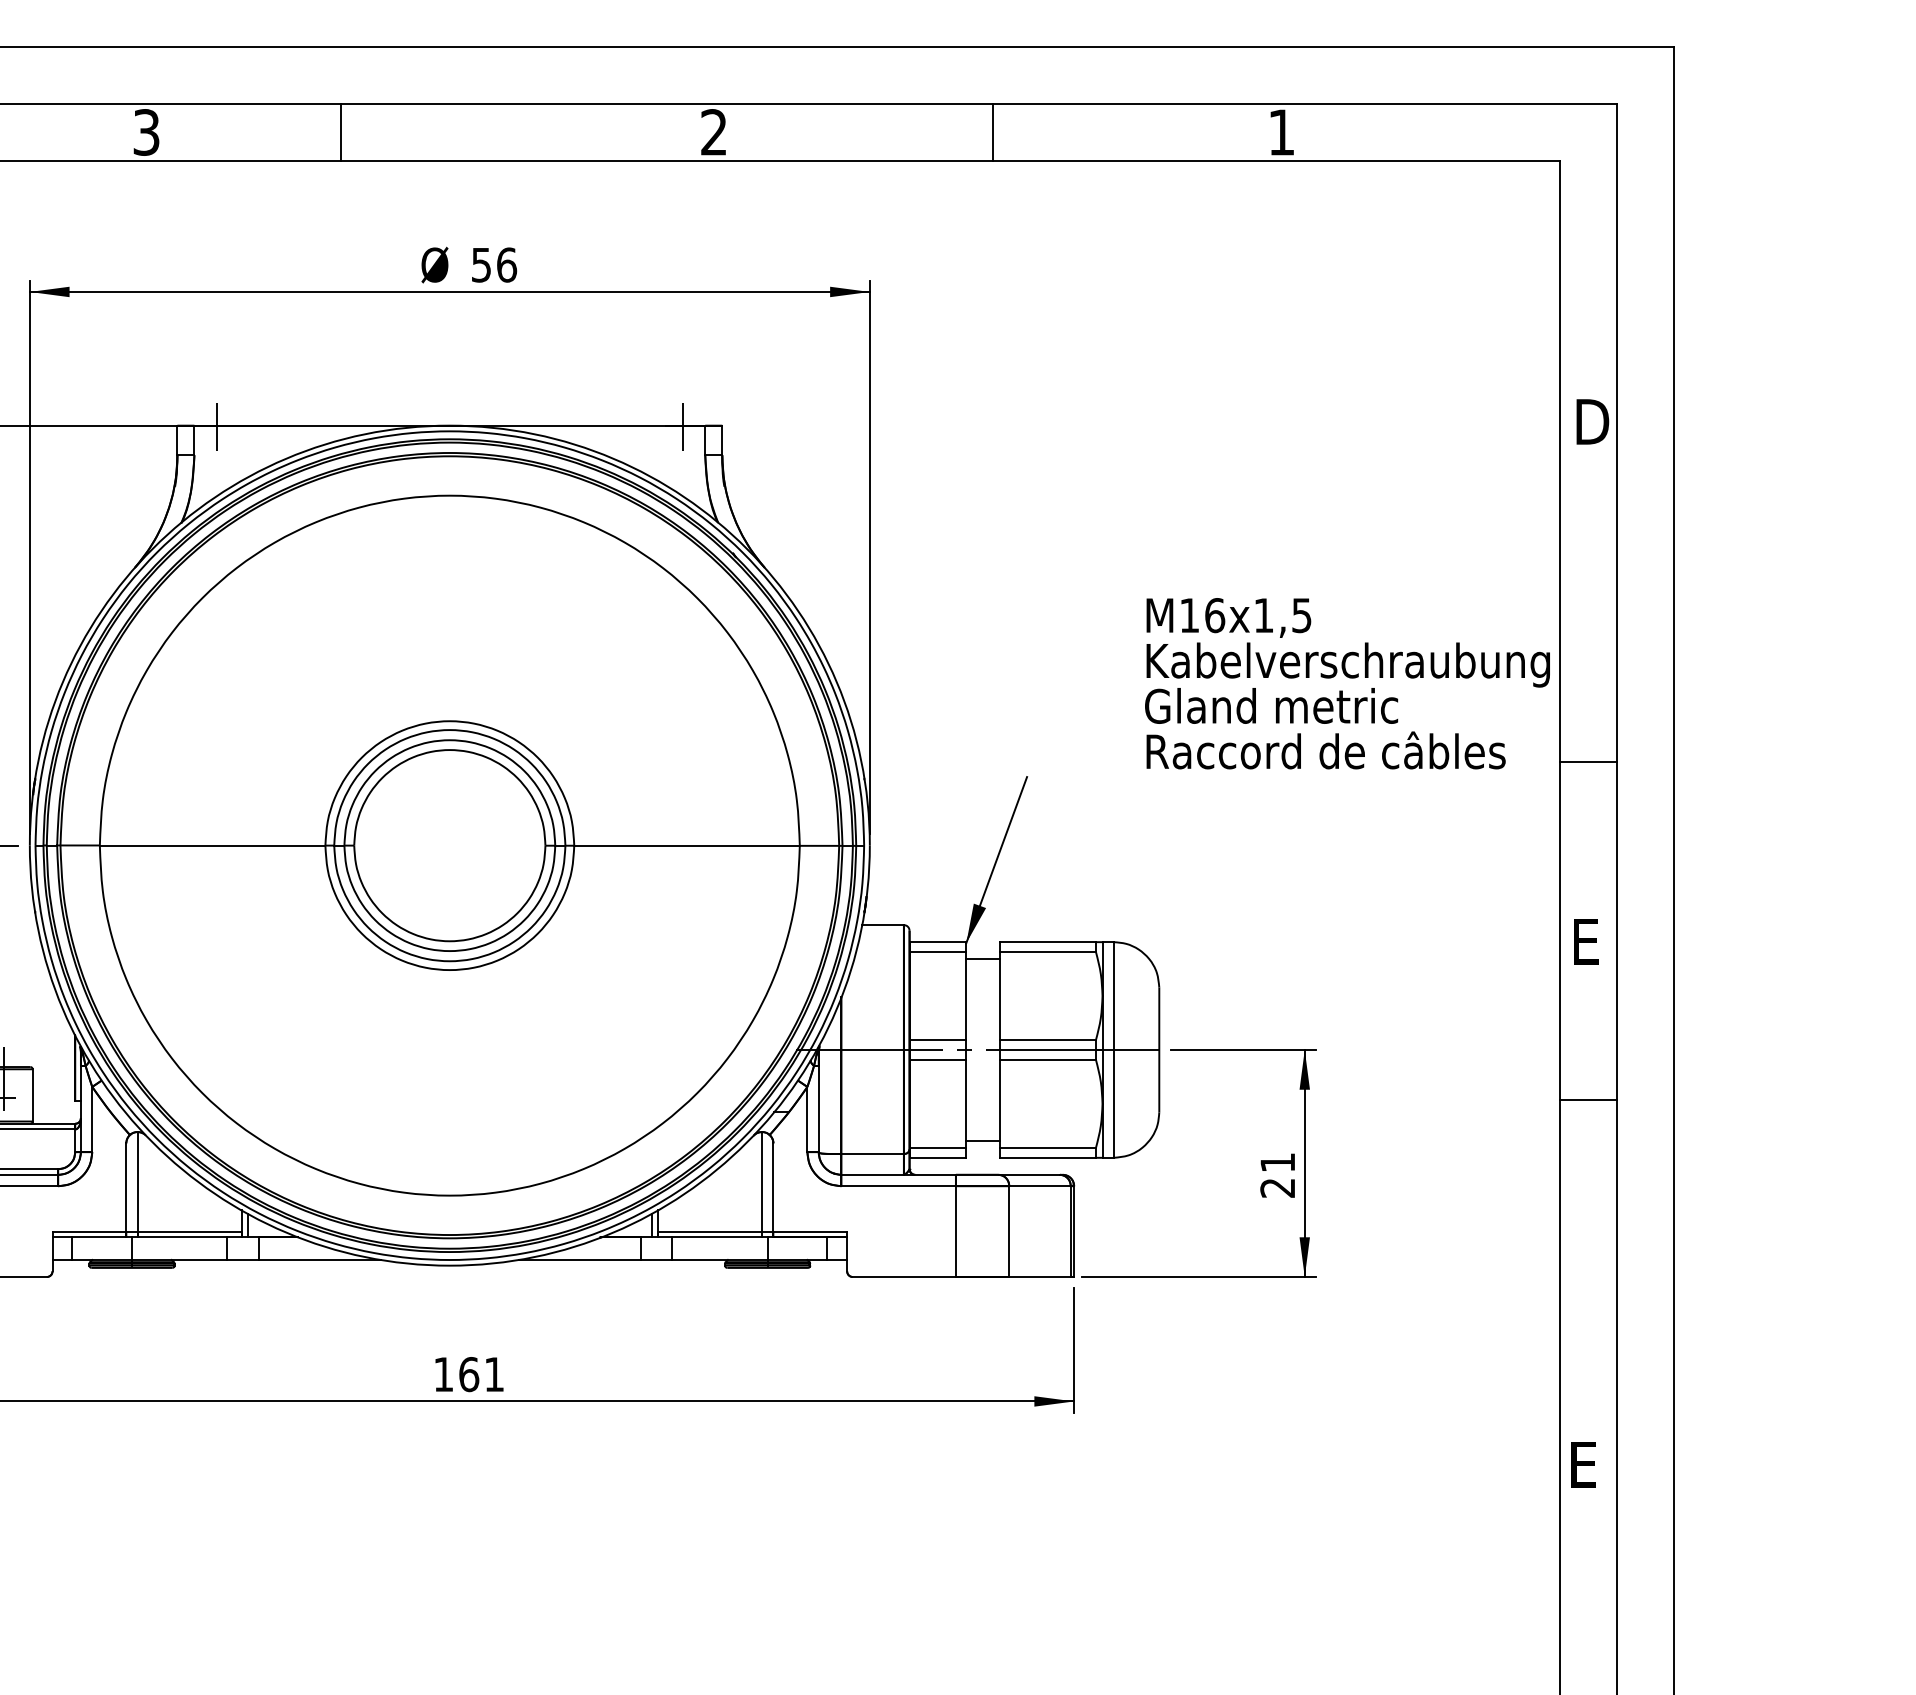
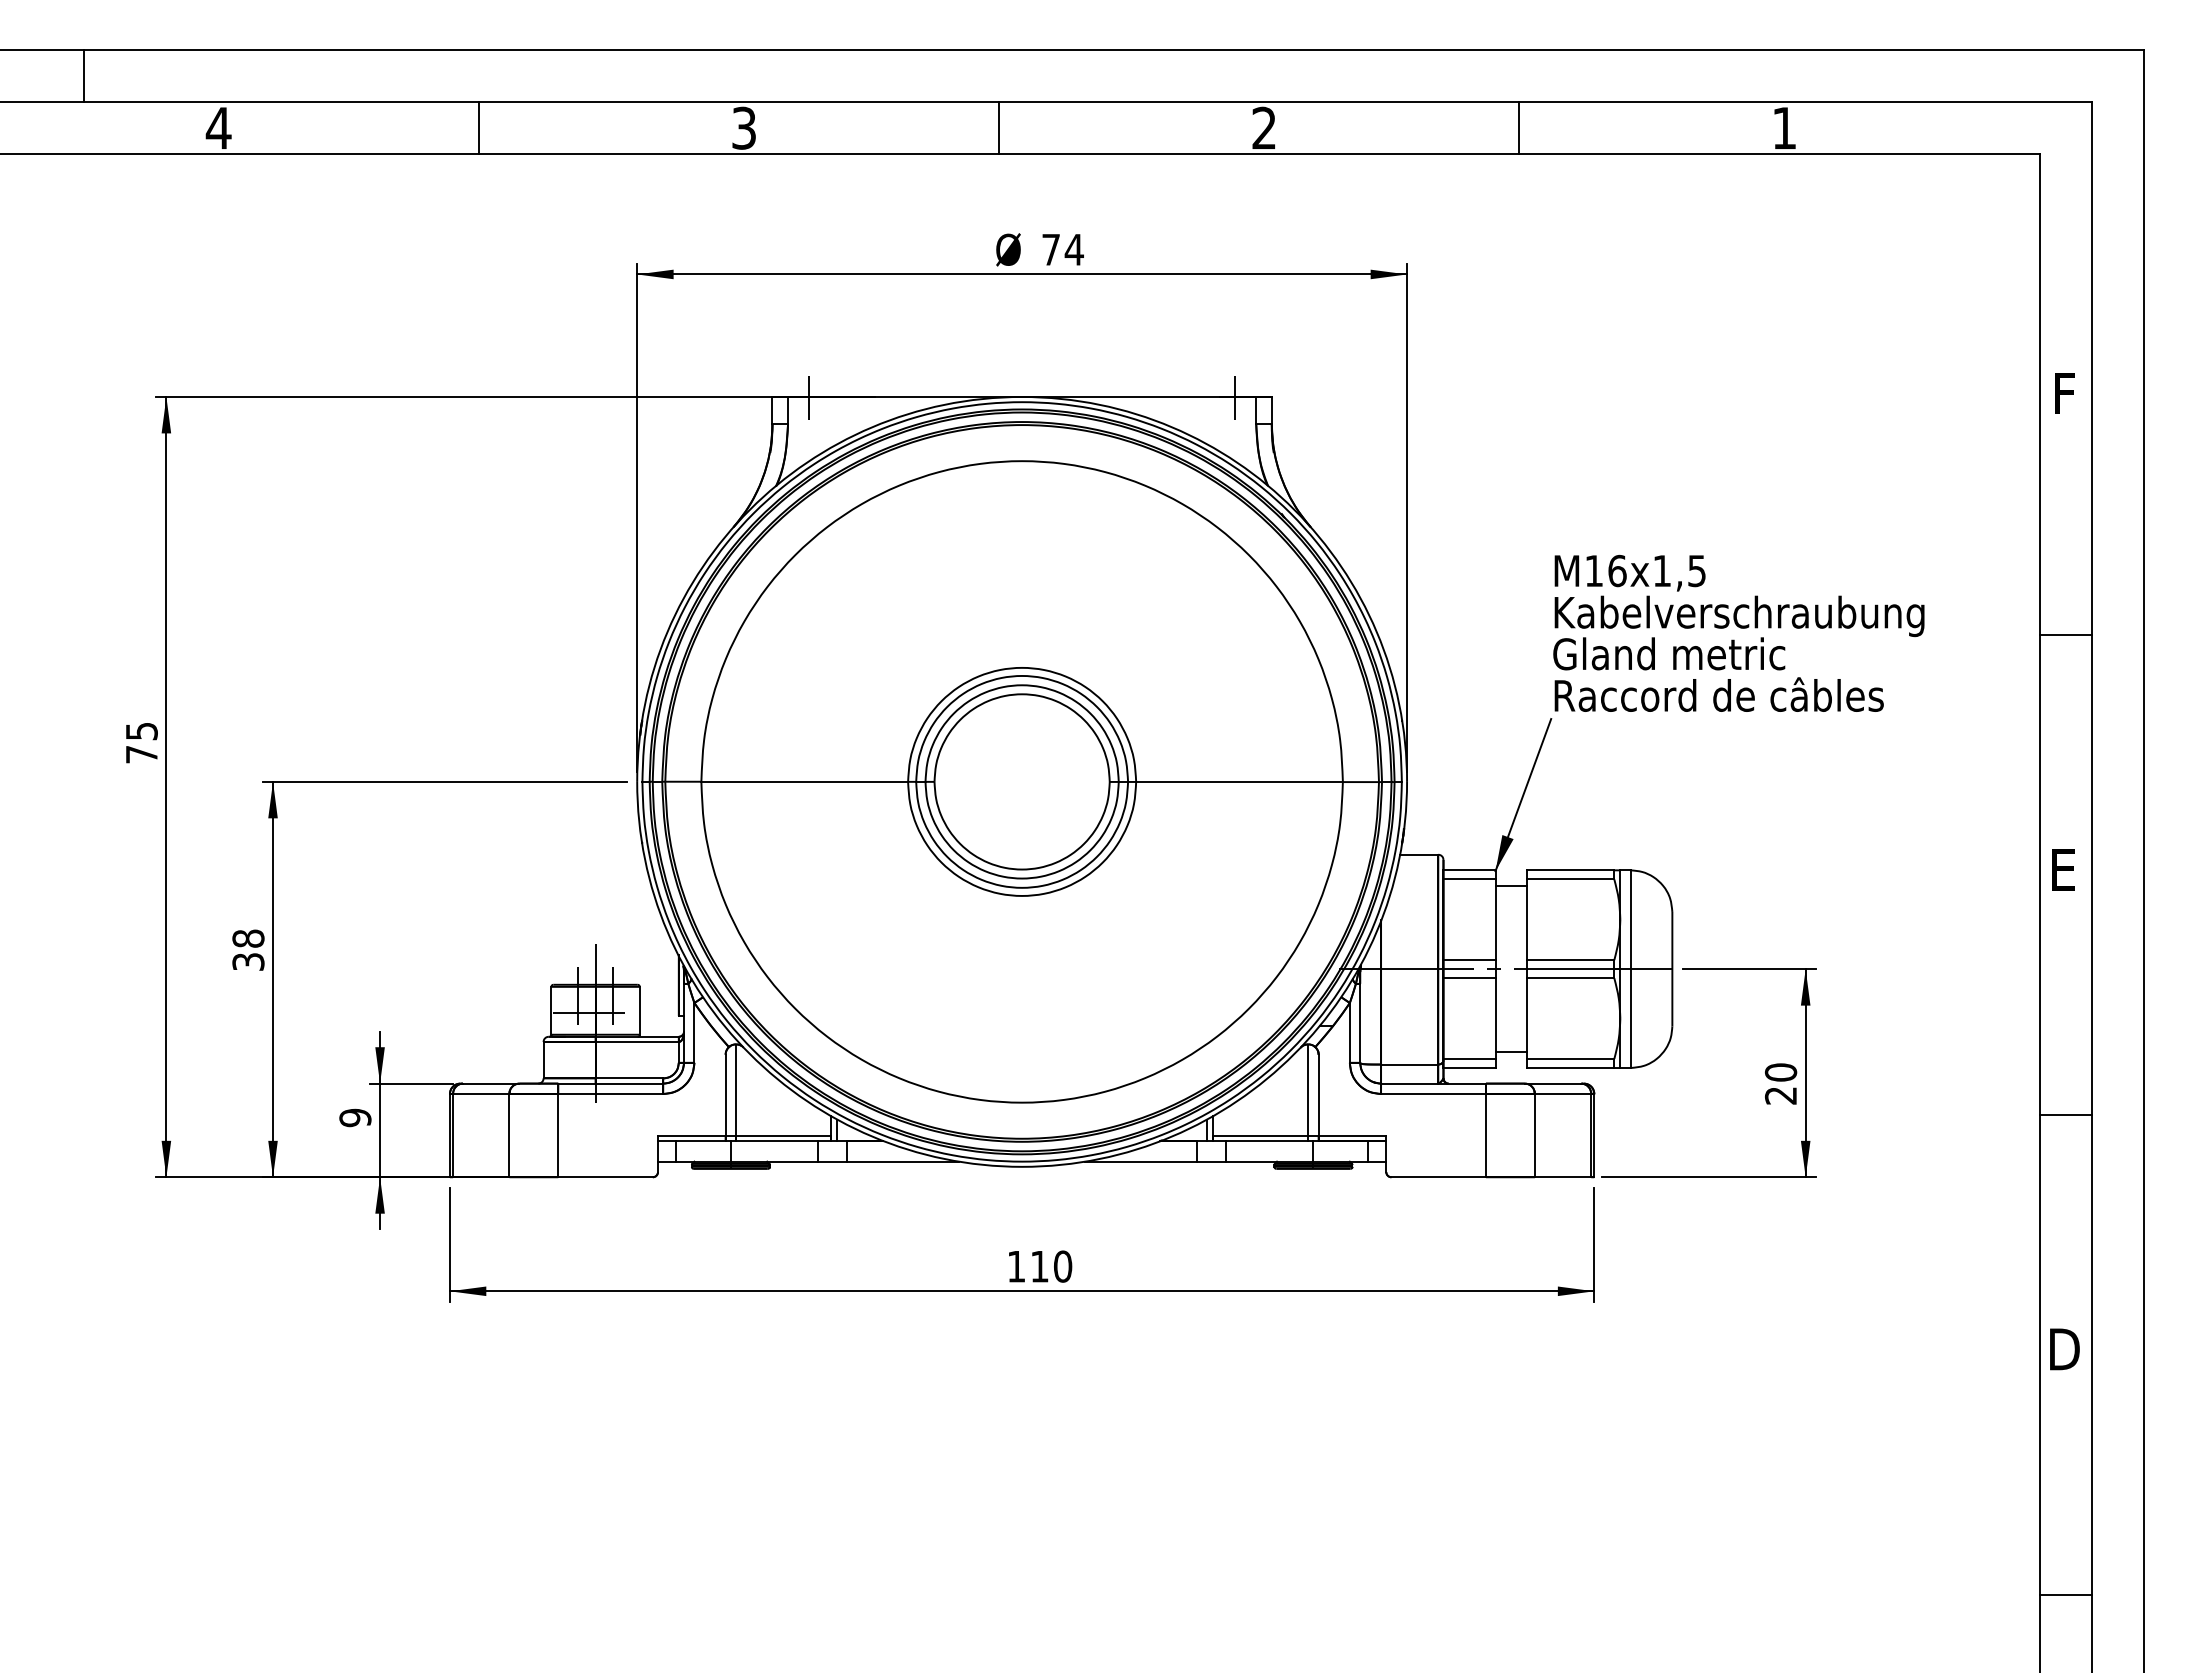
line: (341, 132) -> (999, 128), moved
text: (493, 264) -> (1062, 249), 56 -> 74
text: (1592, 421) -> (2069, 393), D -> F
part: (1347, 682) -> (1738, 632), moved
line: (1588, 762) -> (2065, 634), moved
line: (1588, 1099) -> (2065, 1114), moved
text: (1277, 1162) -> (1780, 1072), 21 -> 20
text: (481, 1374) -> (1051, 1266), 161 -> 110
text: (1587, 1464) -> (2064, 1349), E -> D

